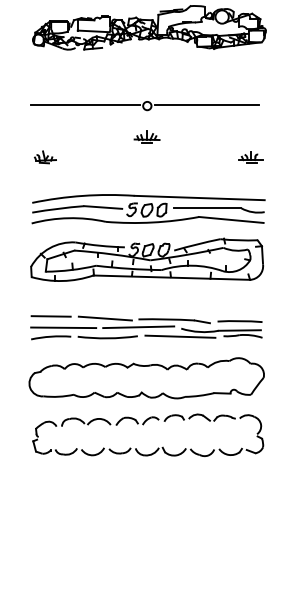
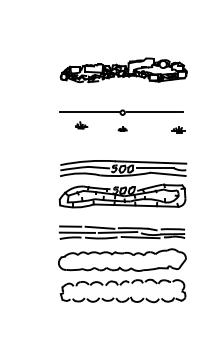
part: (146, 137) -> (122, 129), size x0.6
part: (45, 157) -> (81, 125), moved
part: (250, 157) -> (178, 129), moved

